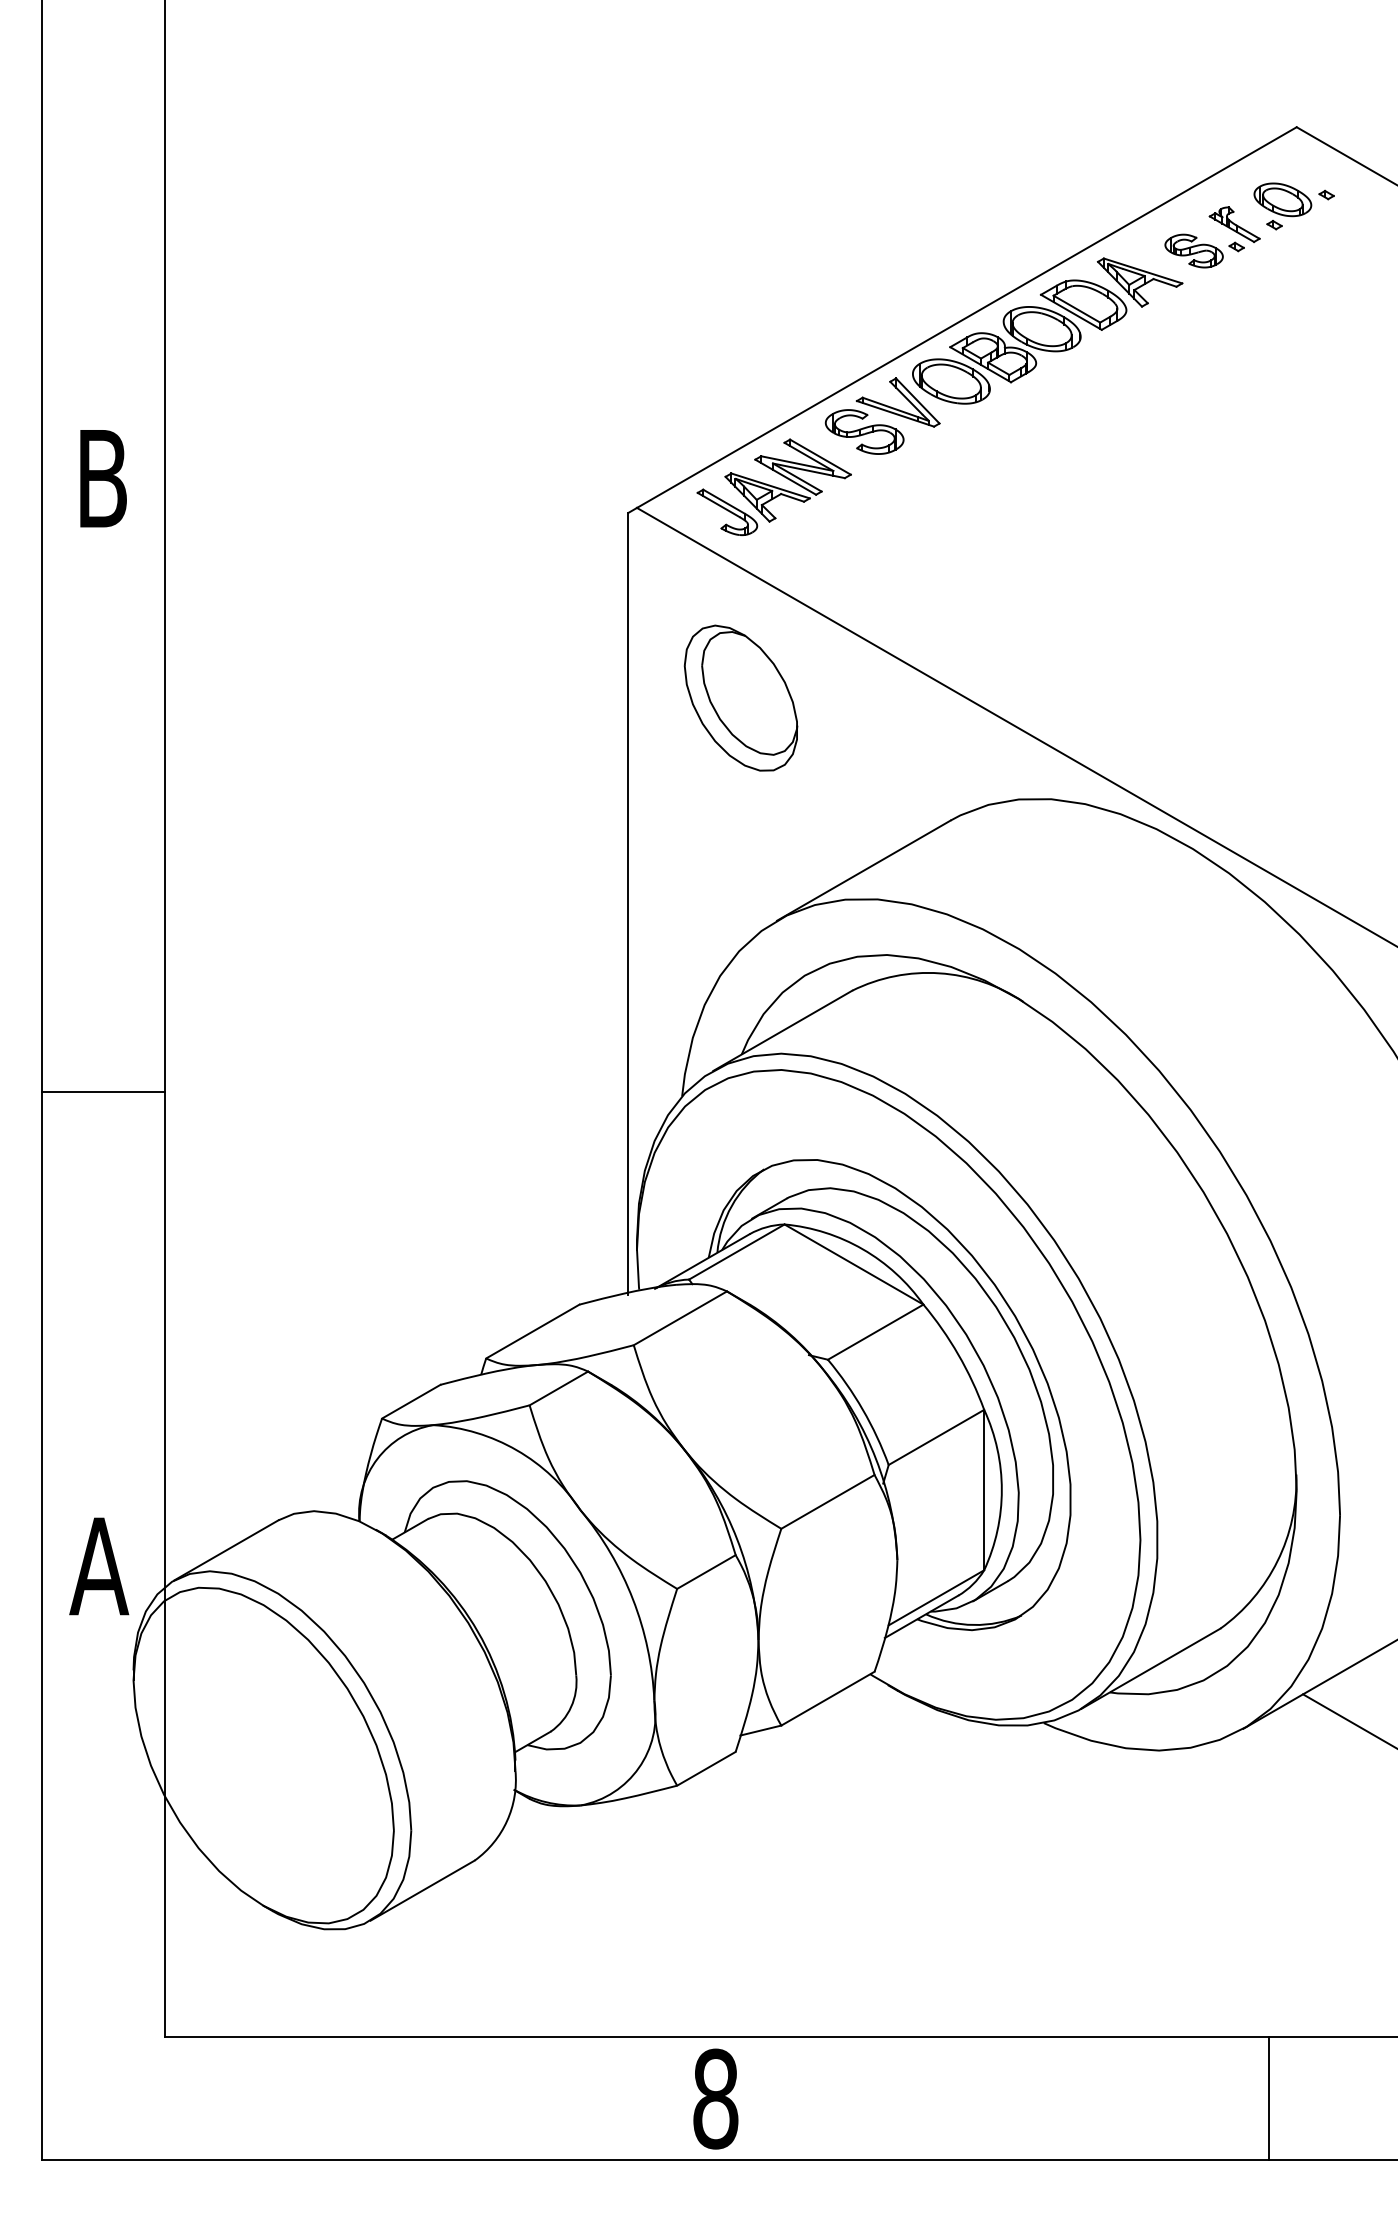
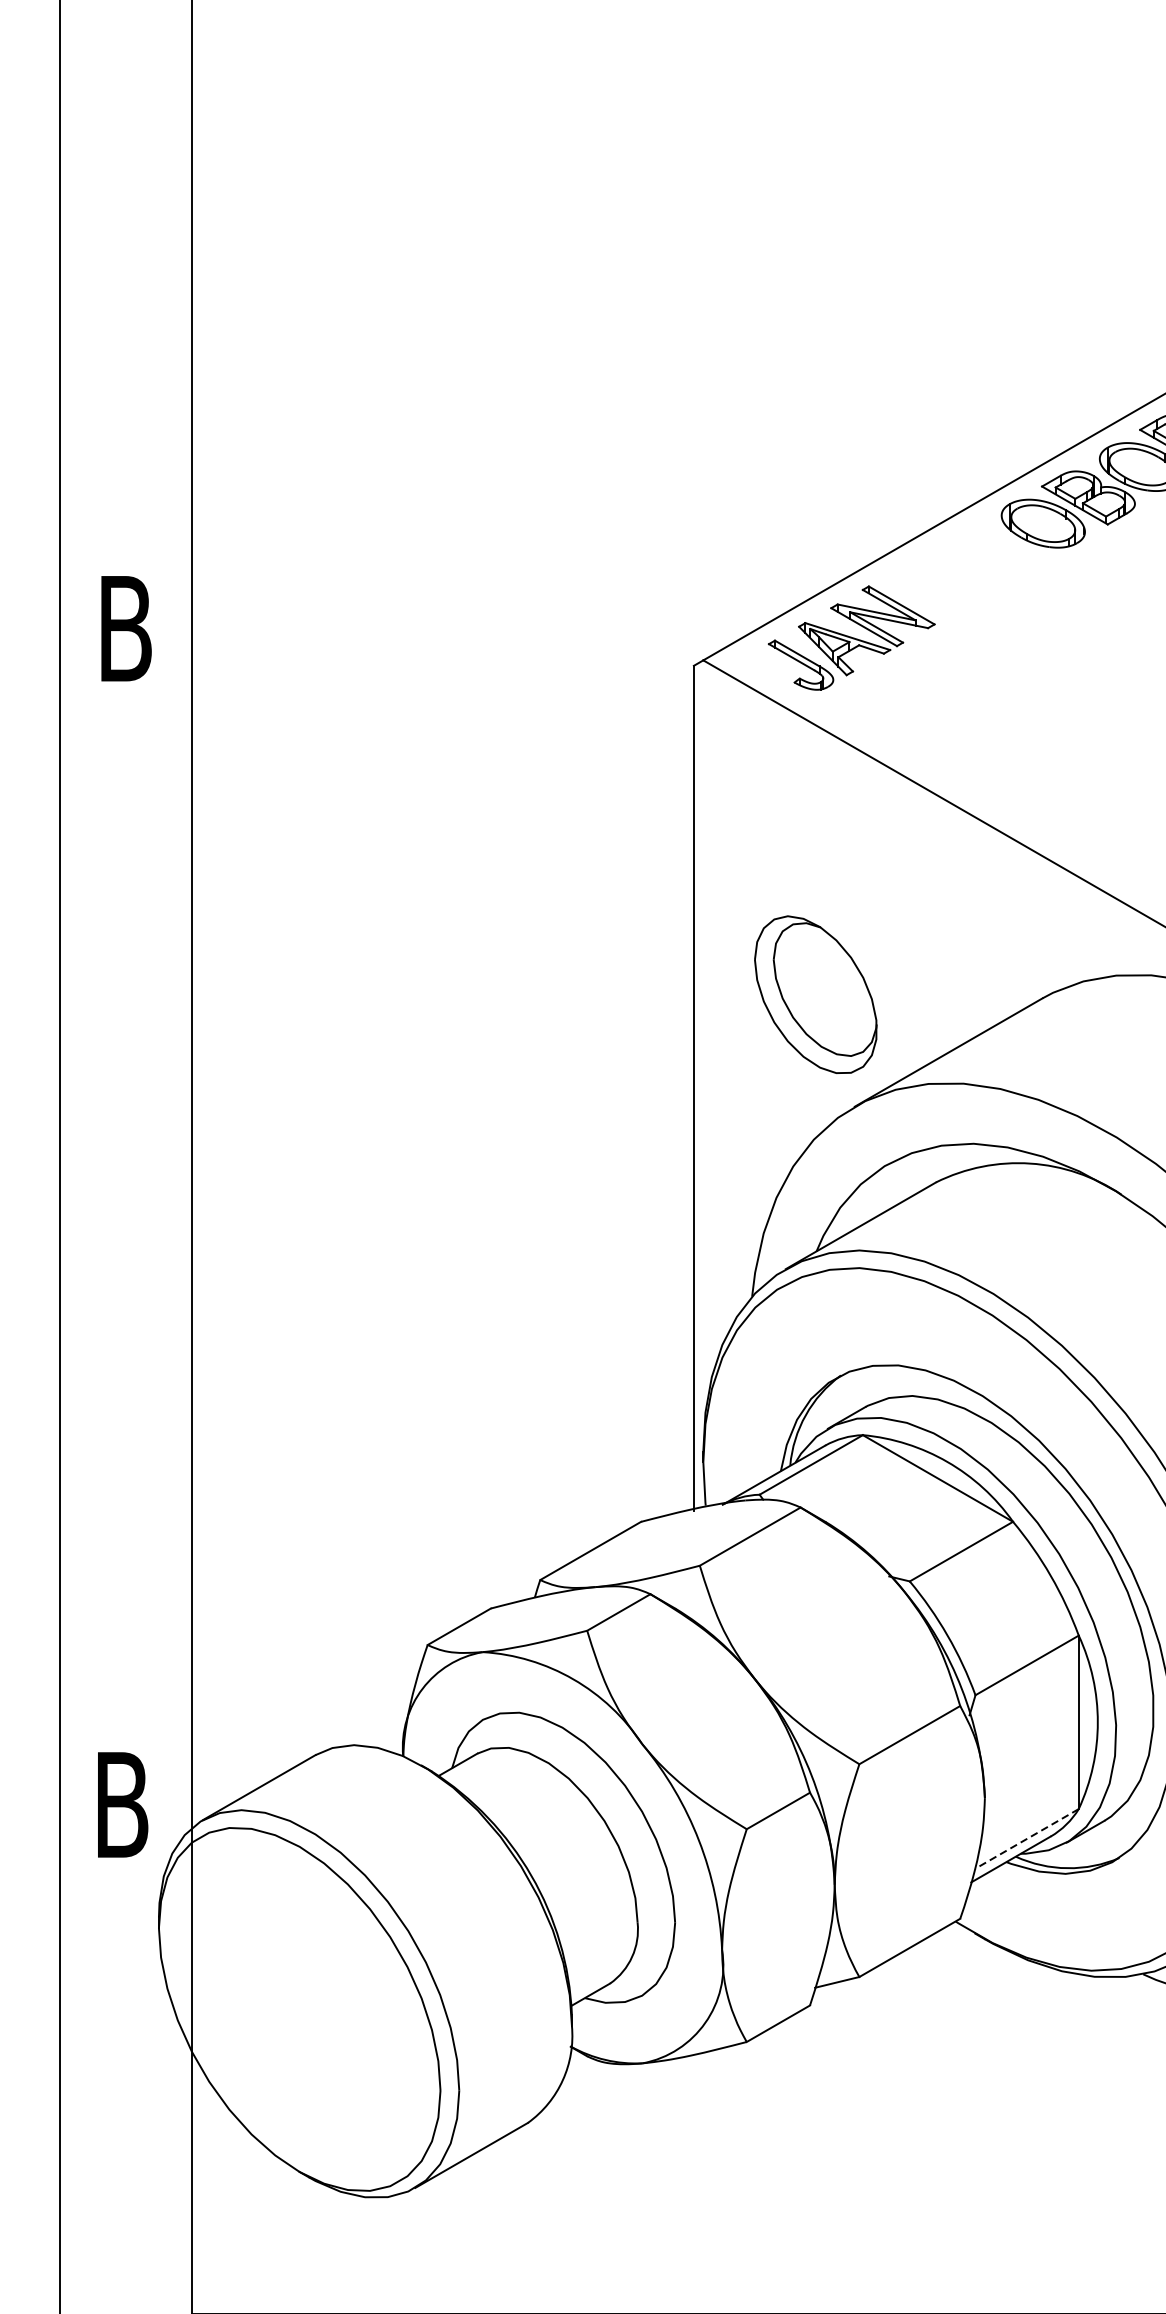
part: (882, 415) -> (968, 560), removed
part: (740, 697) -> (815, 994), moved
line: (102, 1092) -> (125, 1292), removed
text: (99, 1566) -> (122, 1804), A -> B
line: (936, 1598) -> (1027, 1839), solid -> dashed

